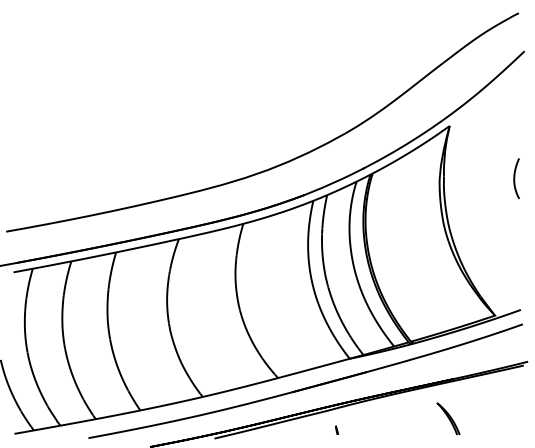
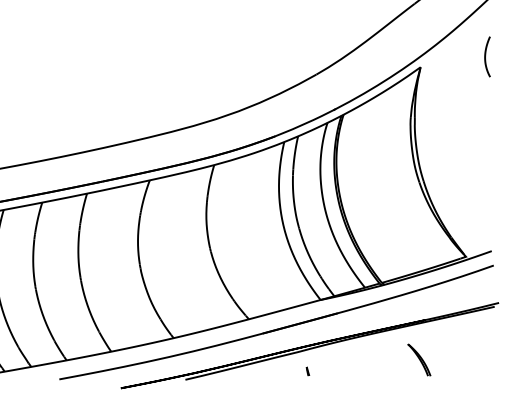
curve: (515, 178) -> (486, 56), moved

